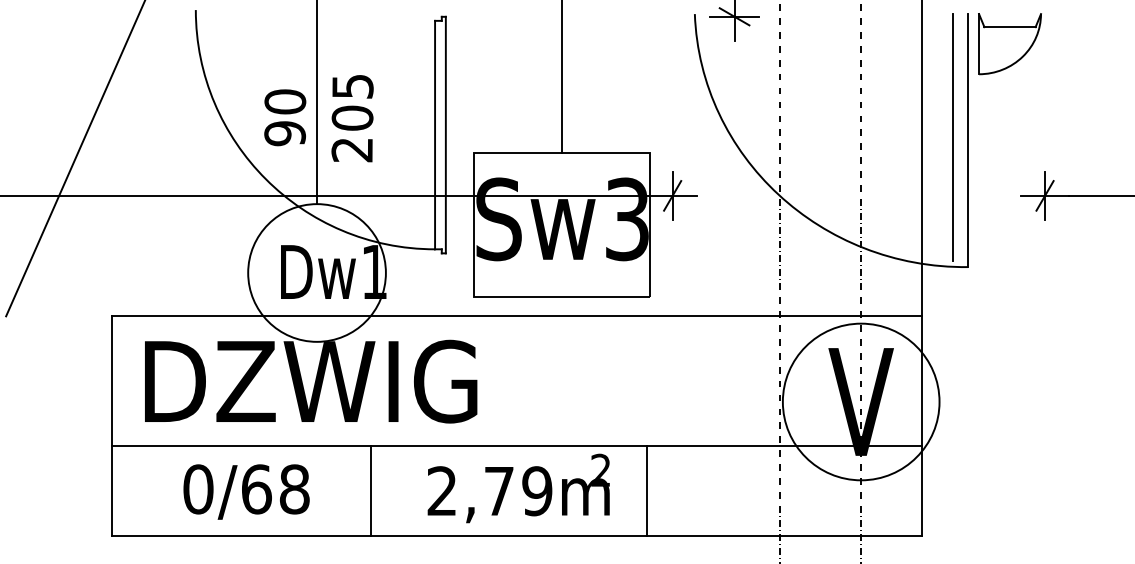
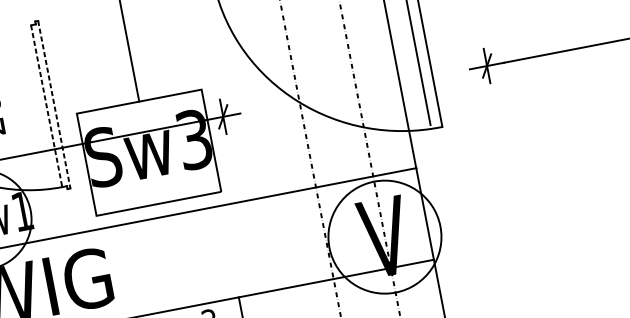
line: (435, 135) -> (47, 106), solid -> dashed
line: (445, 135) -> (54, 105), solid -> dashed

